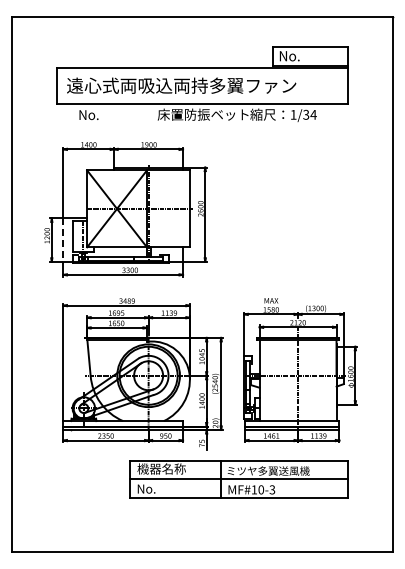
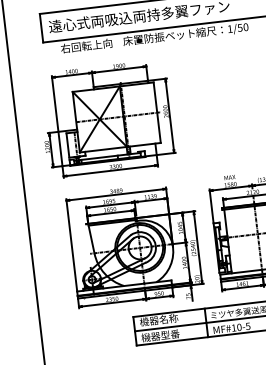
text: (110, 114) -> (85, 45), No. -> 右回転上向
text: (309, 114) -> (242, 27), 1/34 -> 1/50
line: (63, 240) -> (60, 149), dashed -> solid
text: (161, 488) -> (160, 335), No. -> 機器型番
text: (272, 489) -> (248, 326), MF#10-3 -> MF#10-5

